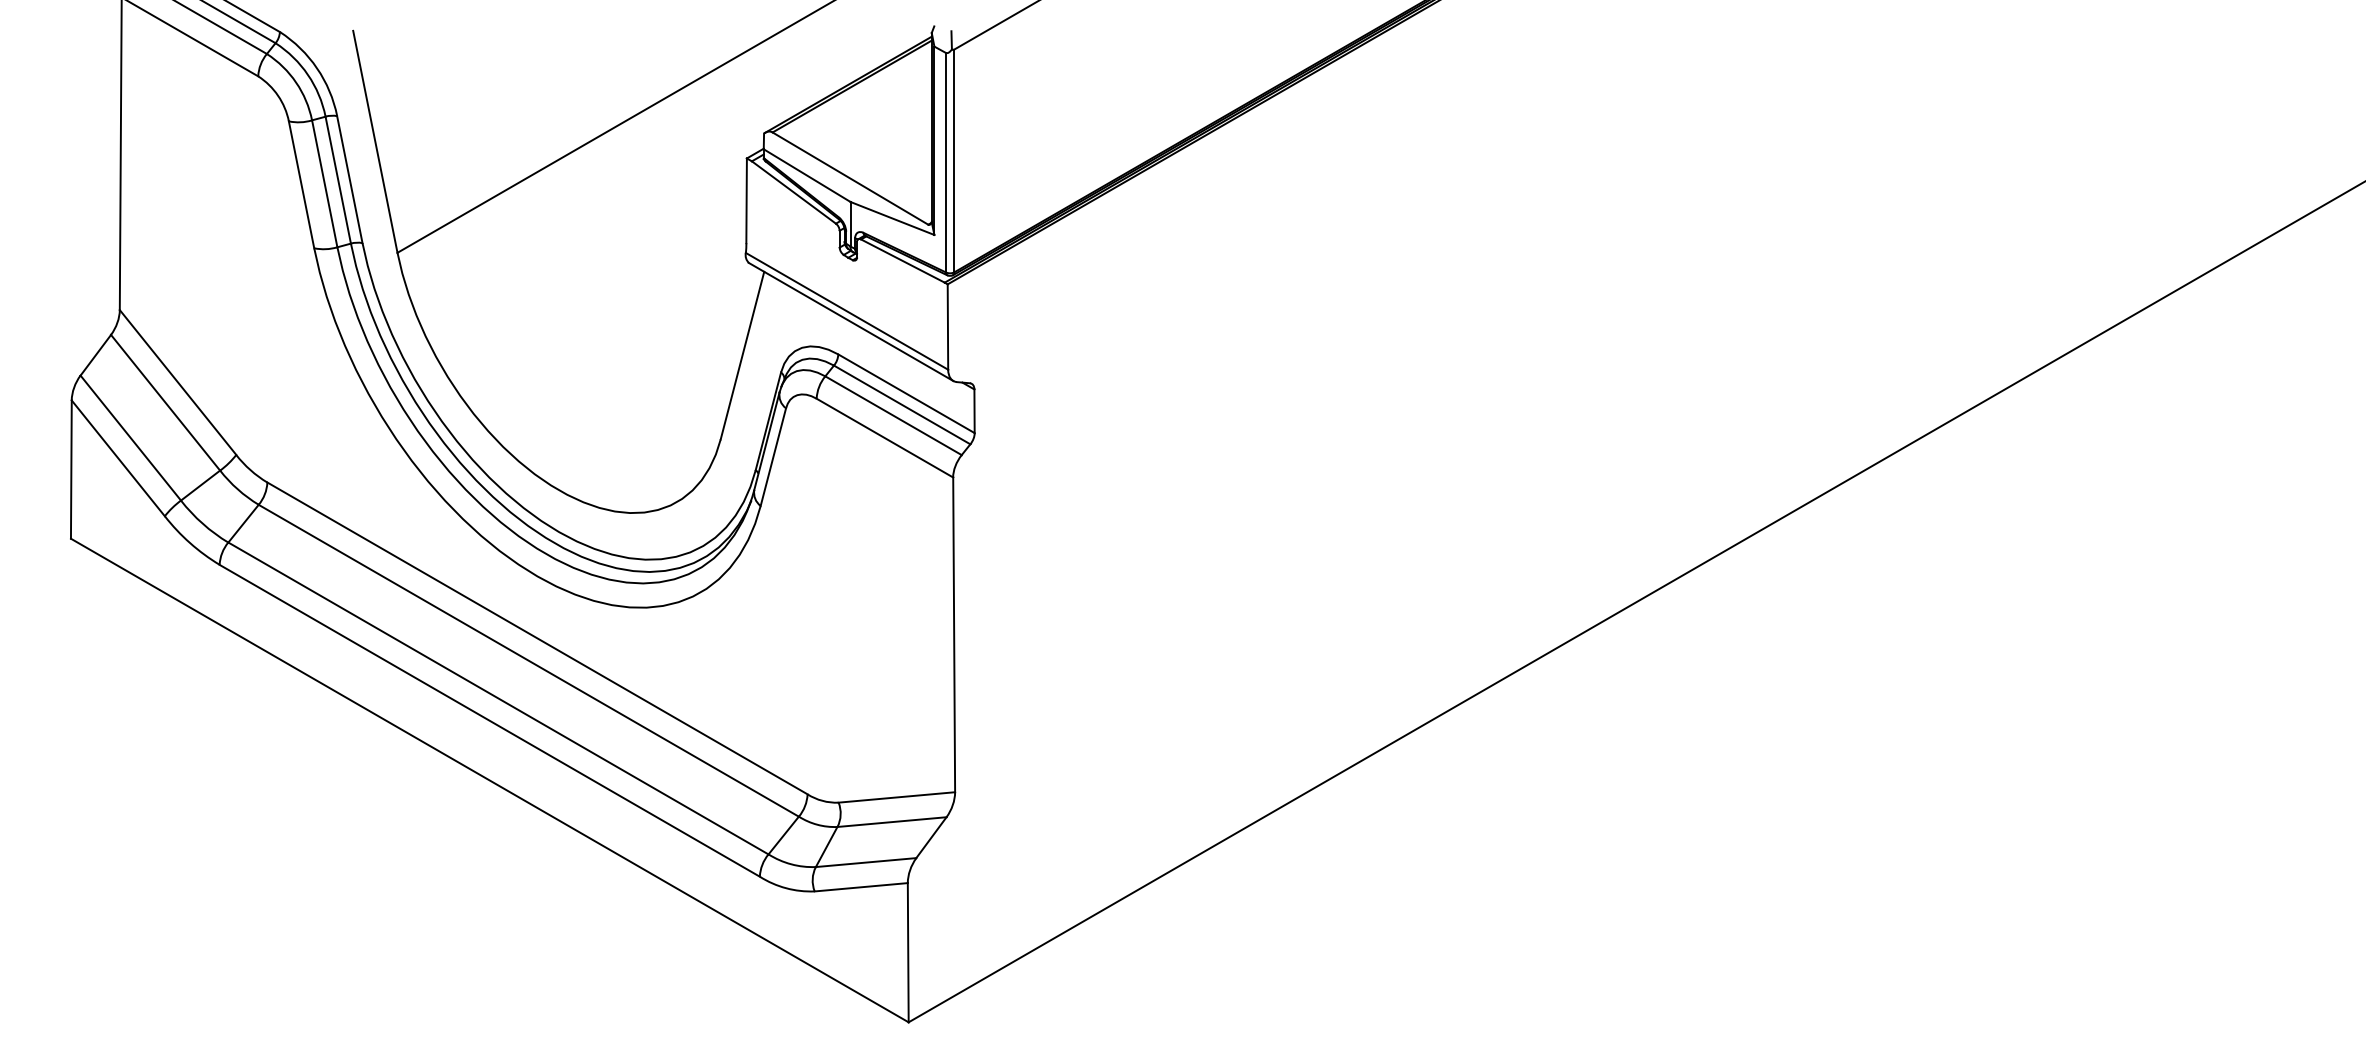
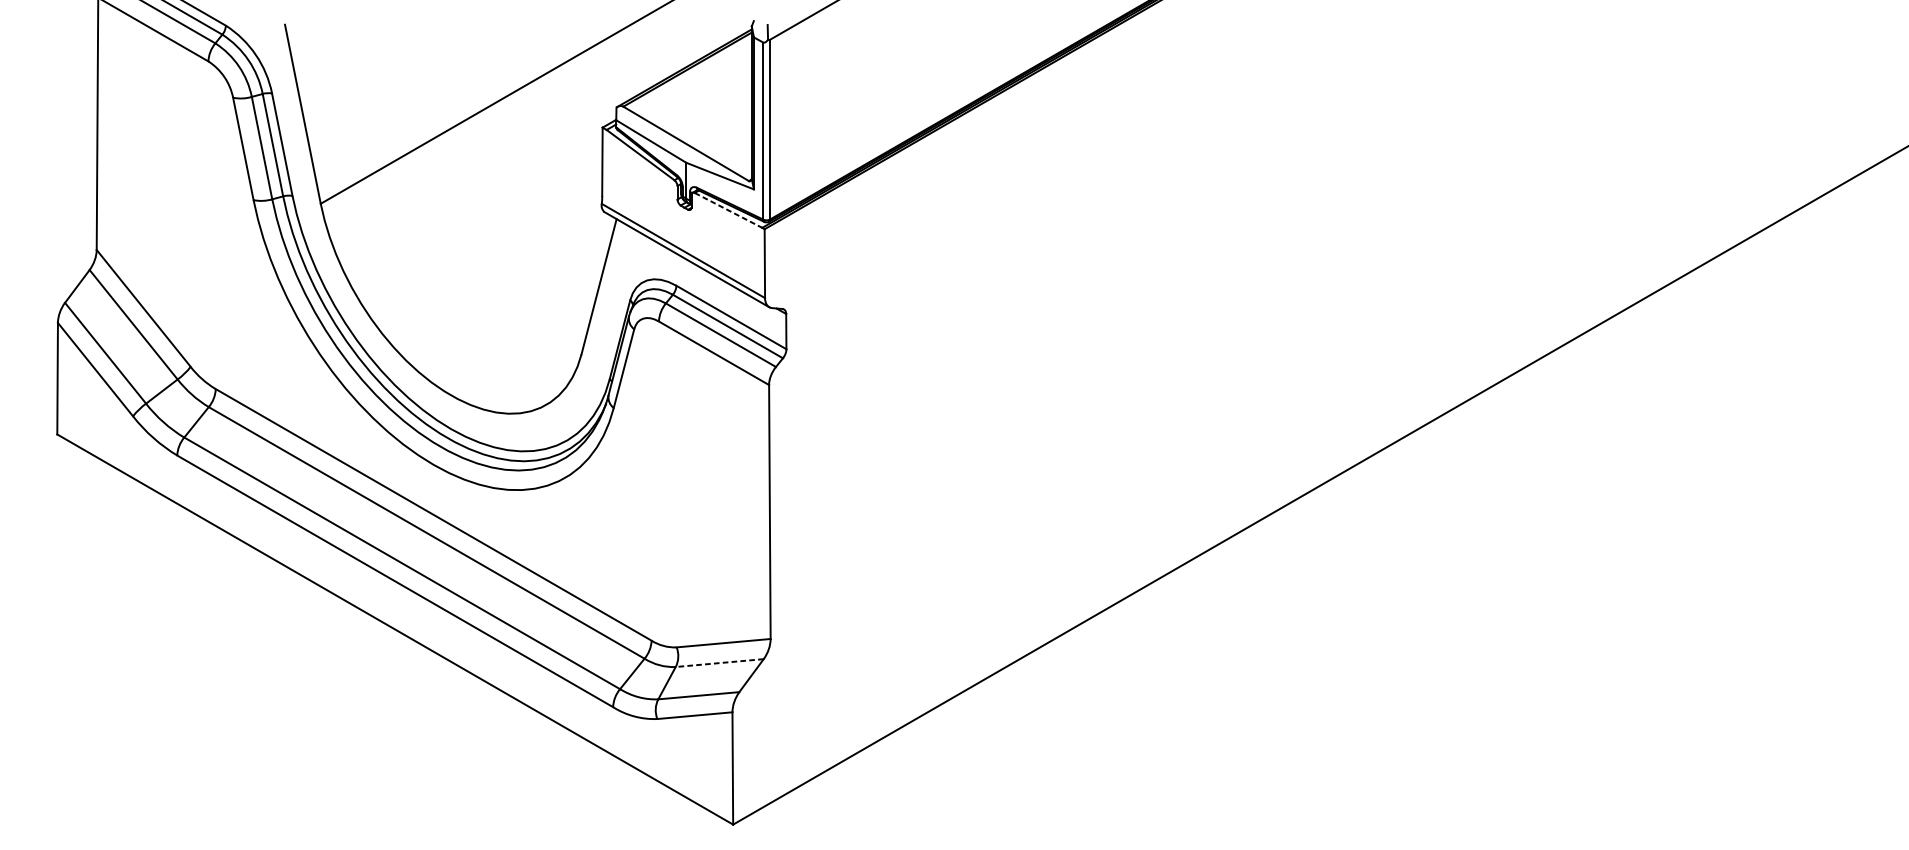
line: (903, 261) -> (728, 210), solid -> dashed
line: (892, 822) -> (720, 663), solid -> dashed

